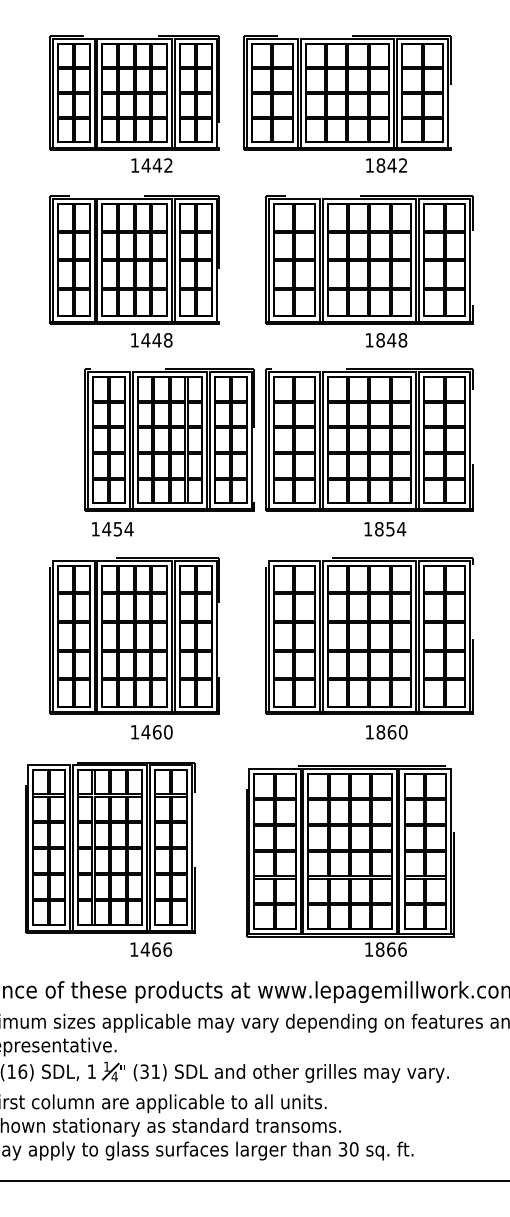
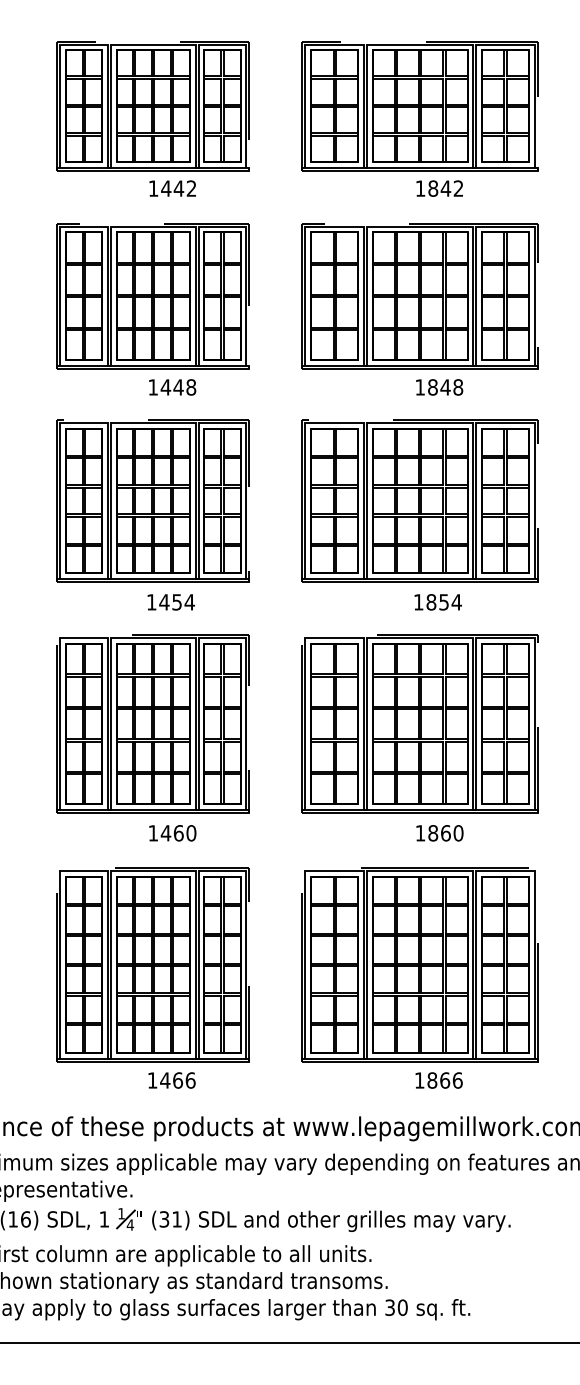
part: (346, 93) -> (419, 106), moved
part: (169, 439) -> (152, 500), moved
text: (112, 529) -> (170, 602), moved
part: (109, 847) -> (152, 964), moved
part: (349, 851) -> (419, 964), moved

